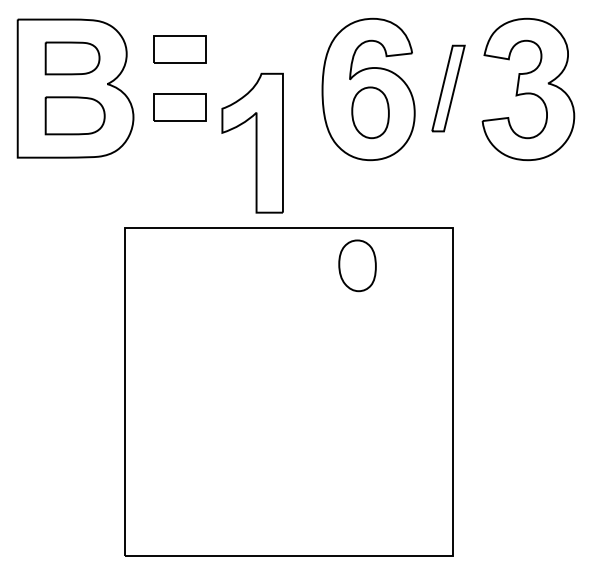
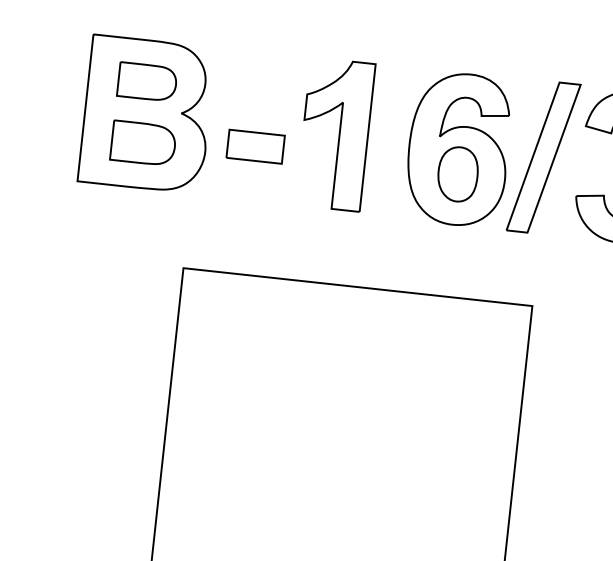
part: (179, 49) -> (262, 84), removed
part: (448, 88) -> (543, 157), size x1.67
part: (252, 142) -> (335, 133), moved
part: (357, 265) -> (426, 335), removed

